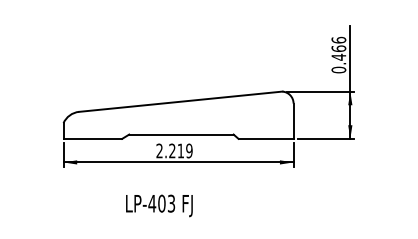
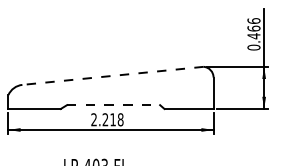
line: (180, 101) -> (112, 75), solid -> dashed
line: (181, 134) -> (113, 105), solid -> dashed
text: (189, 150) -> (120, 119), 2.219 -> 2.218

